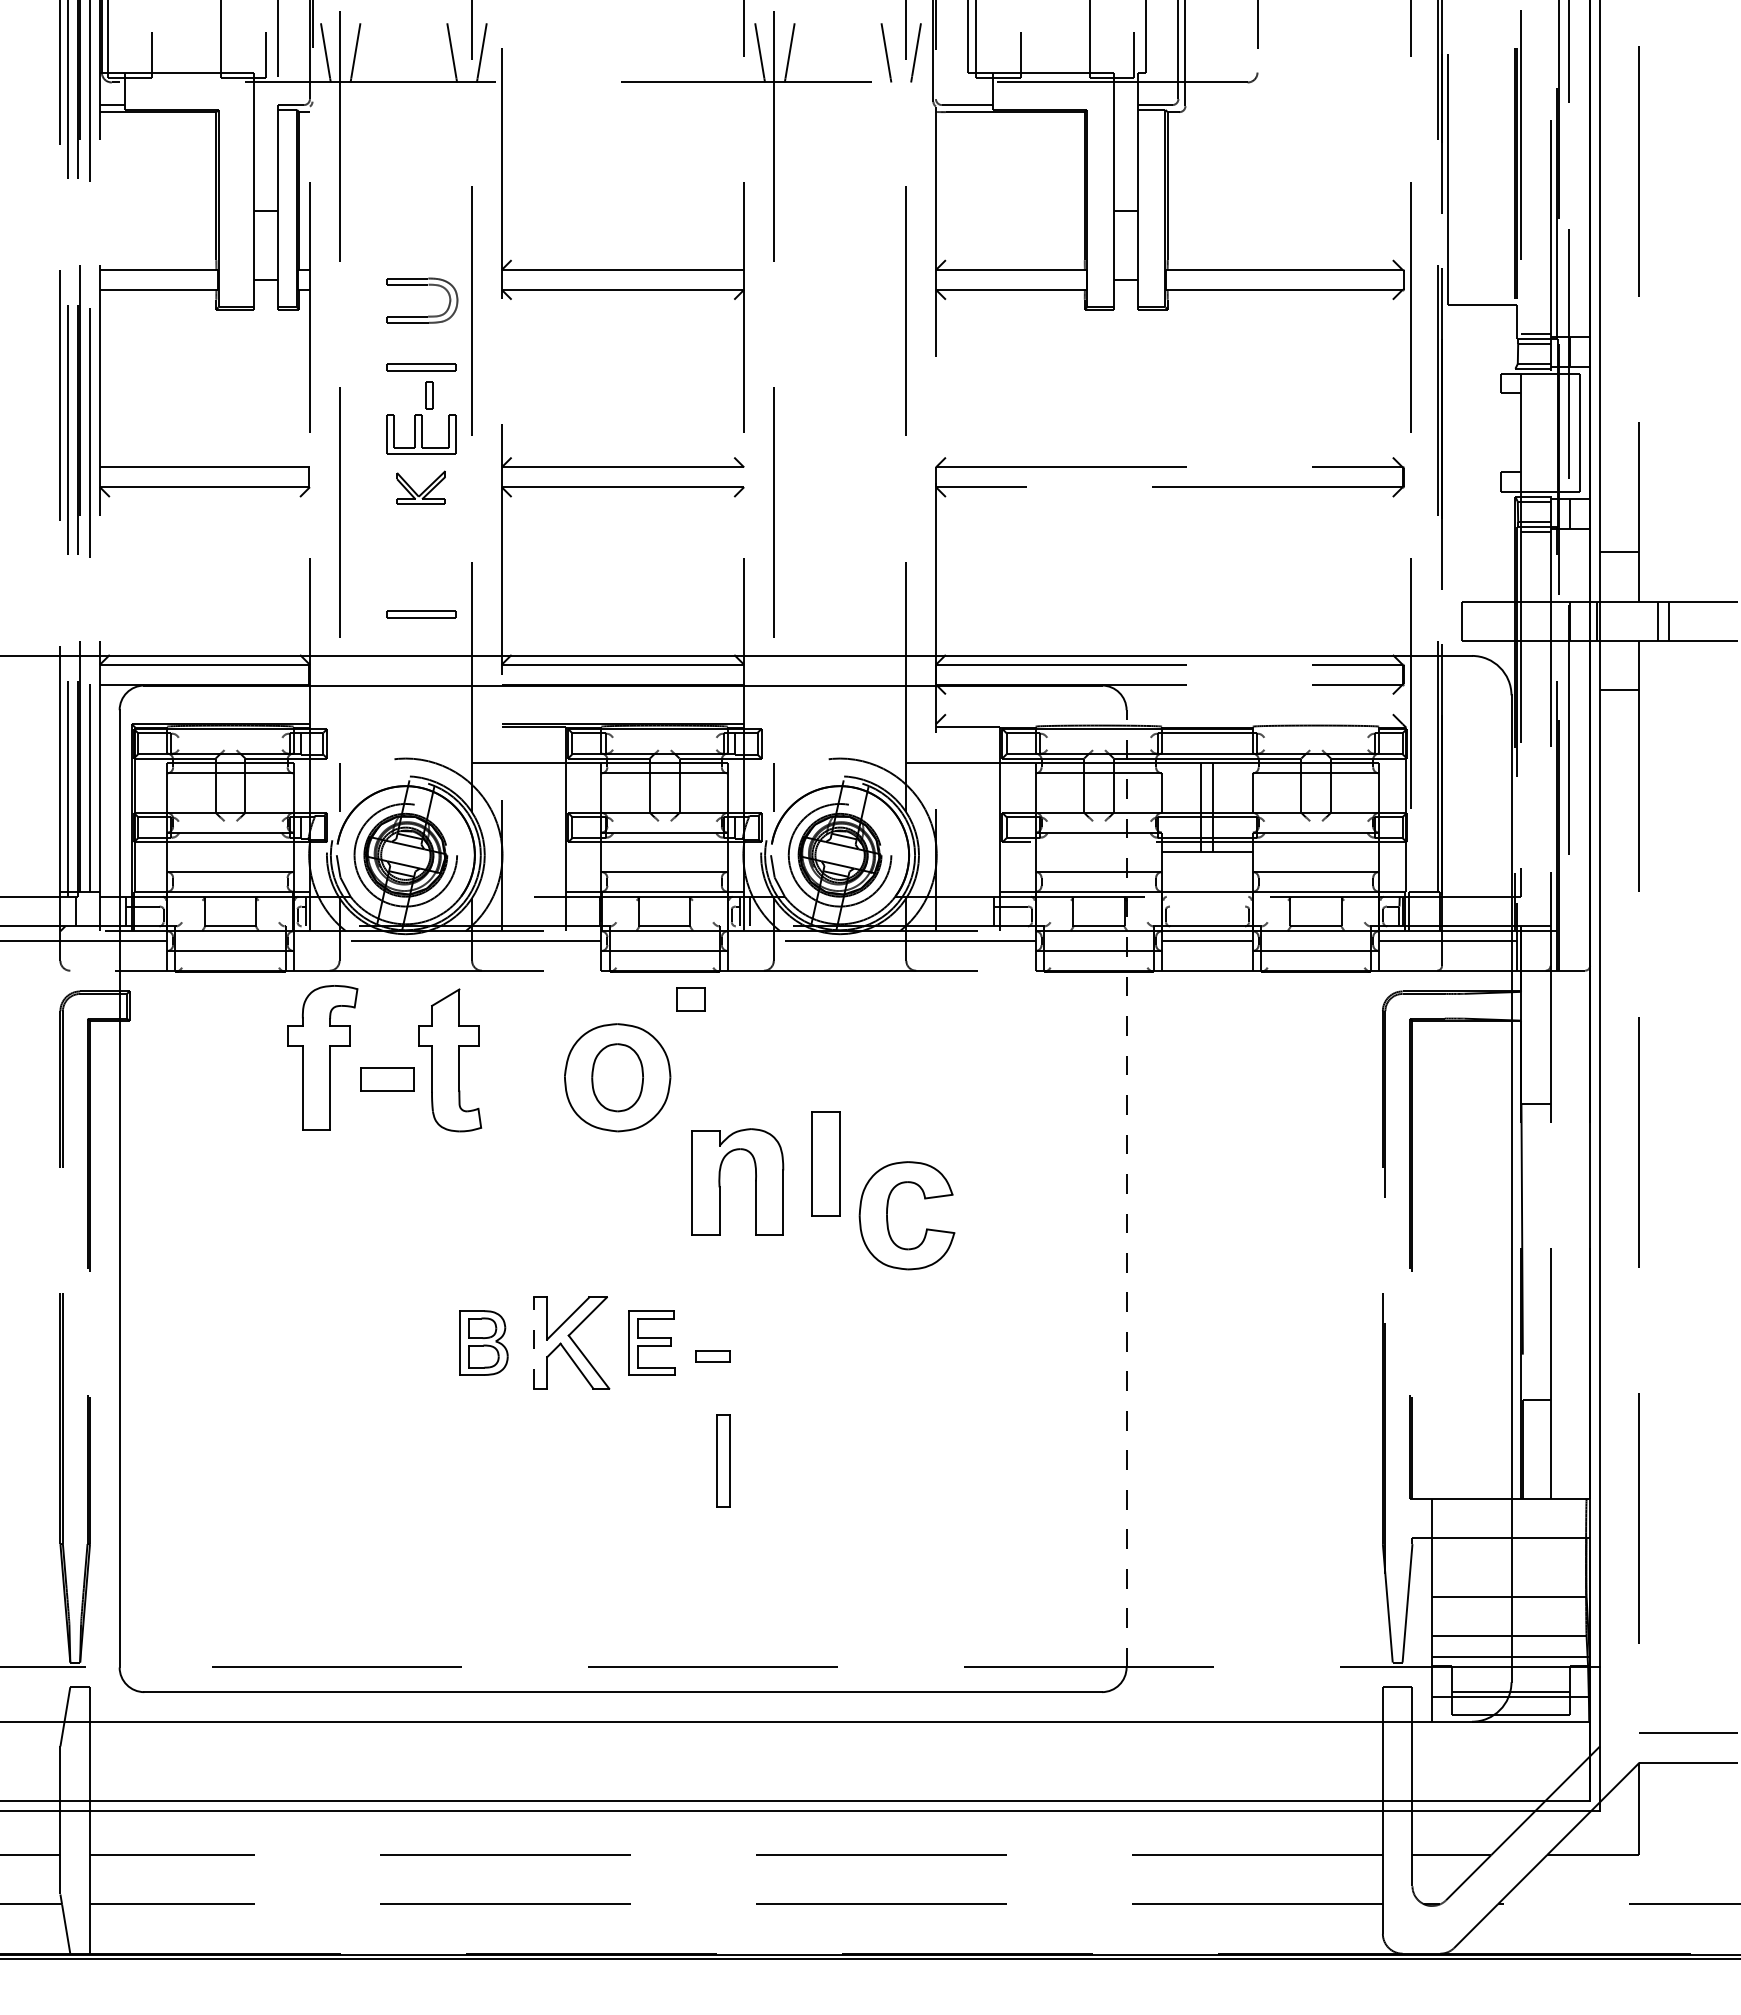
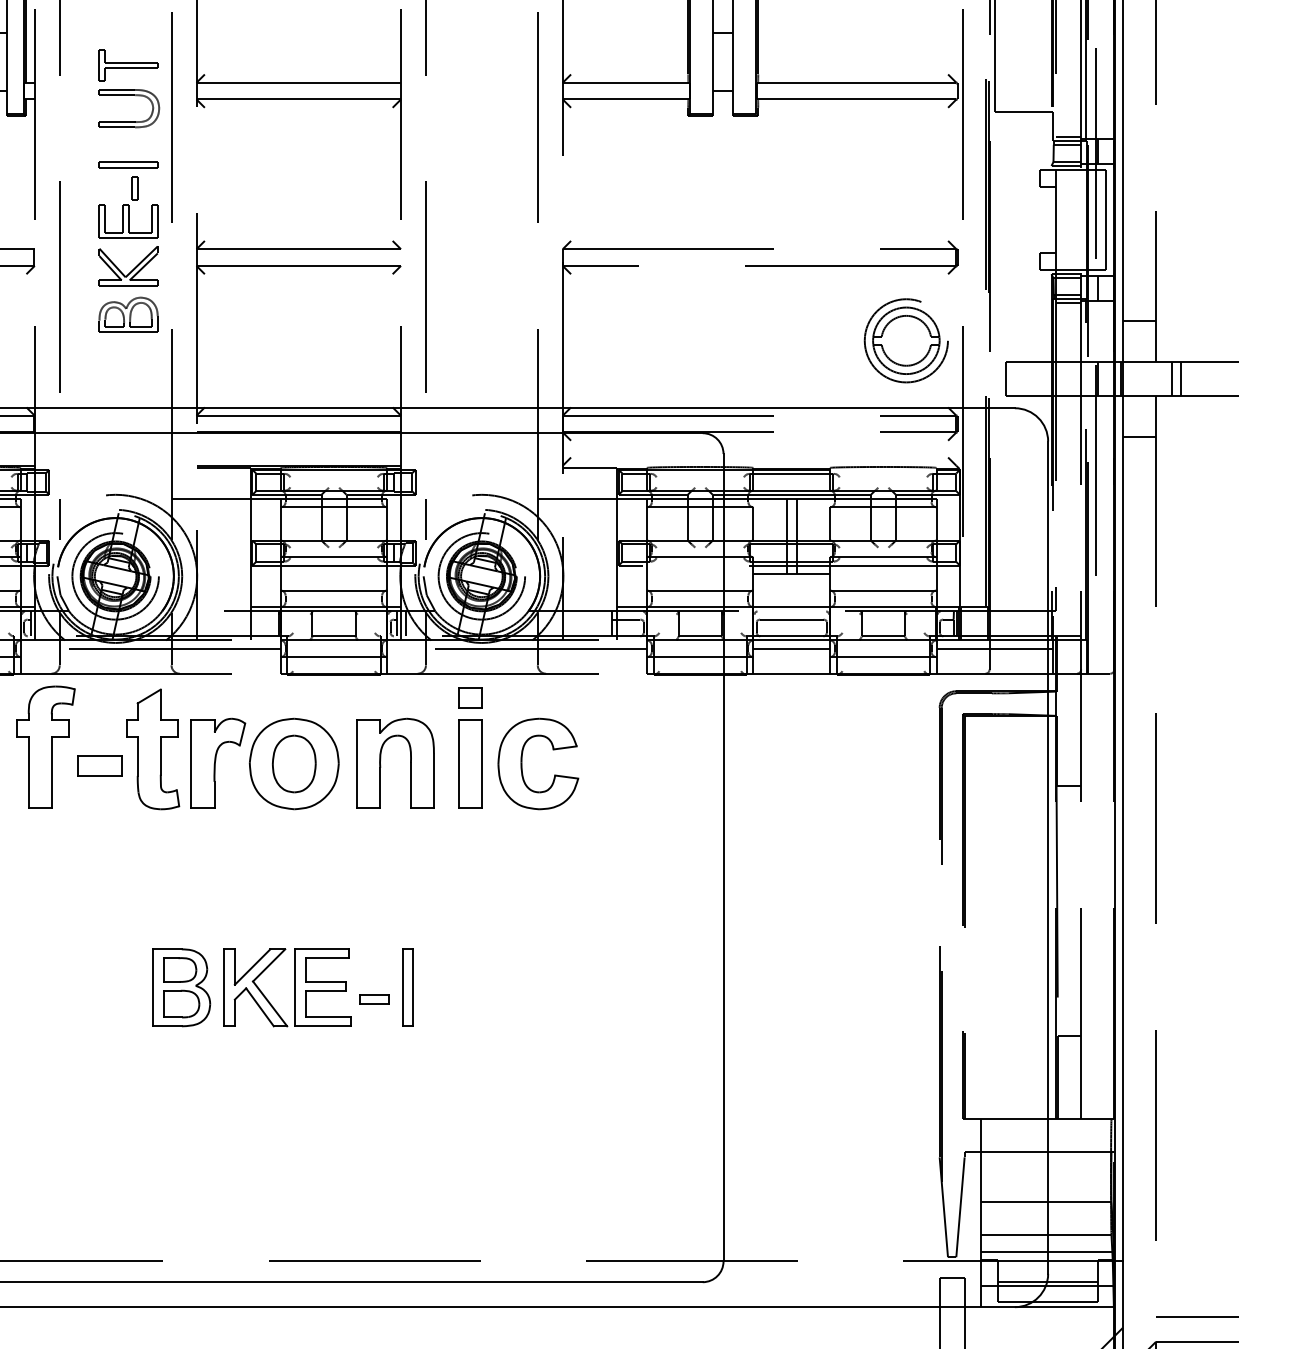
part: (421, 249) -> (128, 65), added
part: (421, 487) -> (128, 266), size x1.43
part: (420, 544) -> (128, 314), added
part: (1343, 575) -> (906, 340), added
part: (421, 614) -> (128, 373), removed
line: (1207, 906) -> (791, 619), added
part: (690, 999) -> (469, 698), moved
part: (527, 1076) -> (218, 762), added
part: (825, 1163) -> (469, 763), moved
part: (720, 1181) -> (381, 762), moved
line: (1126, 1188) -> (723, 857), dashed -> solid
part: (888, 1220) -> (522, 768), moved
part: (483, 1342) -> (181, 987), size x1.43
part: (651, 1342) -> (322, 987), size x1.43
line: (534, 1343) -> (224, 988), dashed -> solid
part: (723, 1460) -> (408, 987), moved

